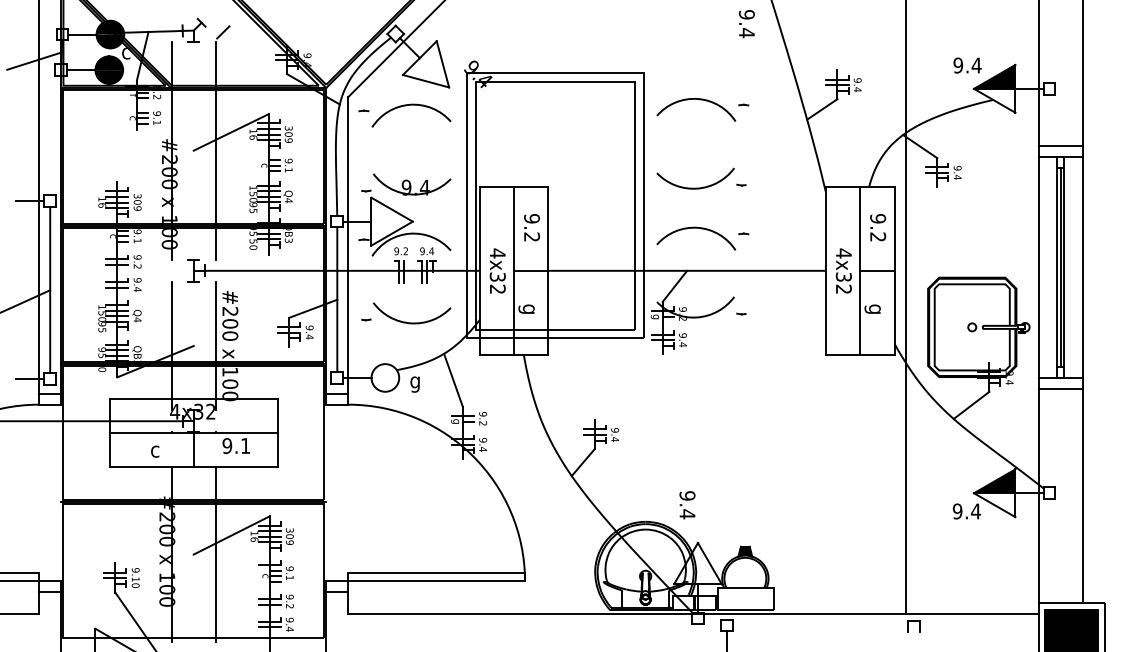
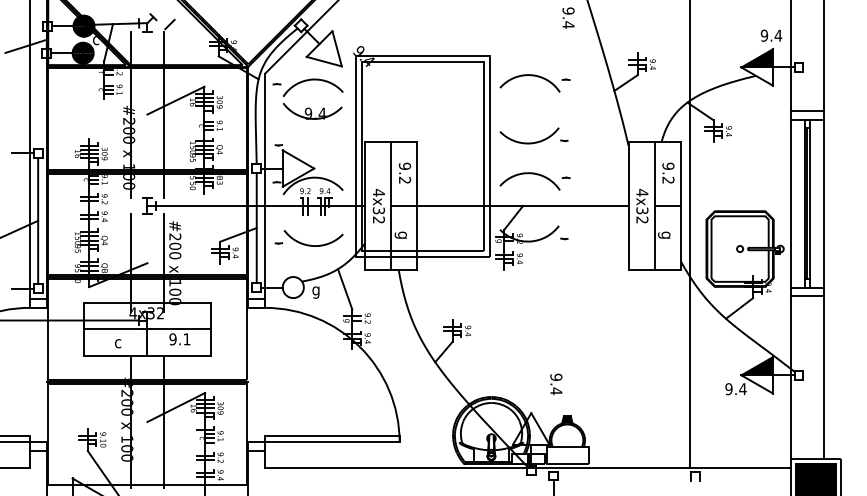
text: (967, 65) -> (771, 35), moved
part: (411, 184) -> (312, 111), moved
text: (687, 505) -> (556, 384), moved

